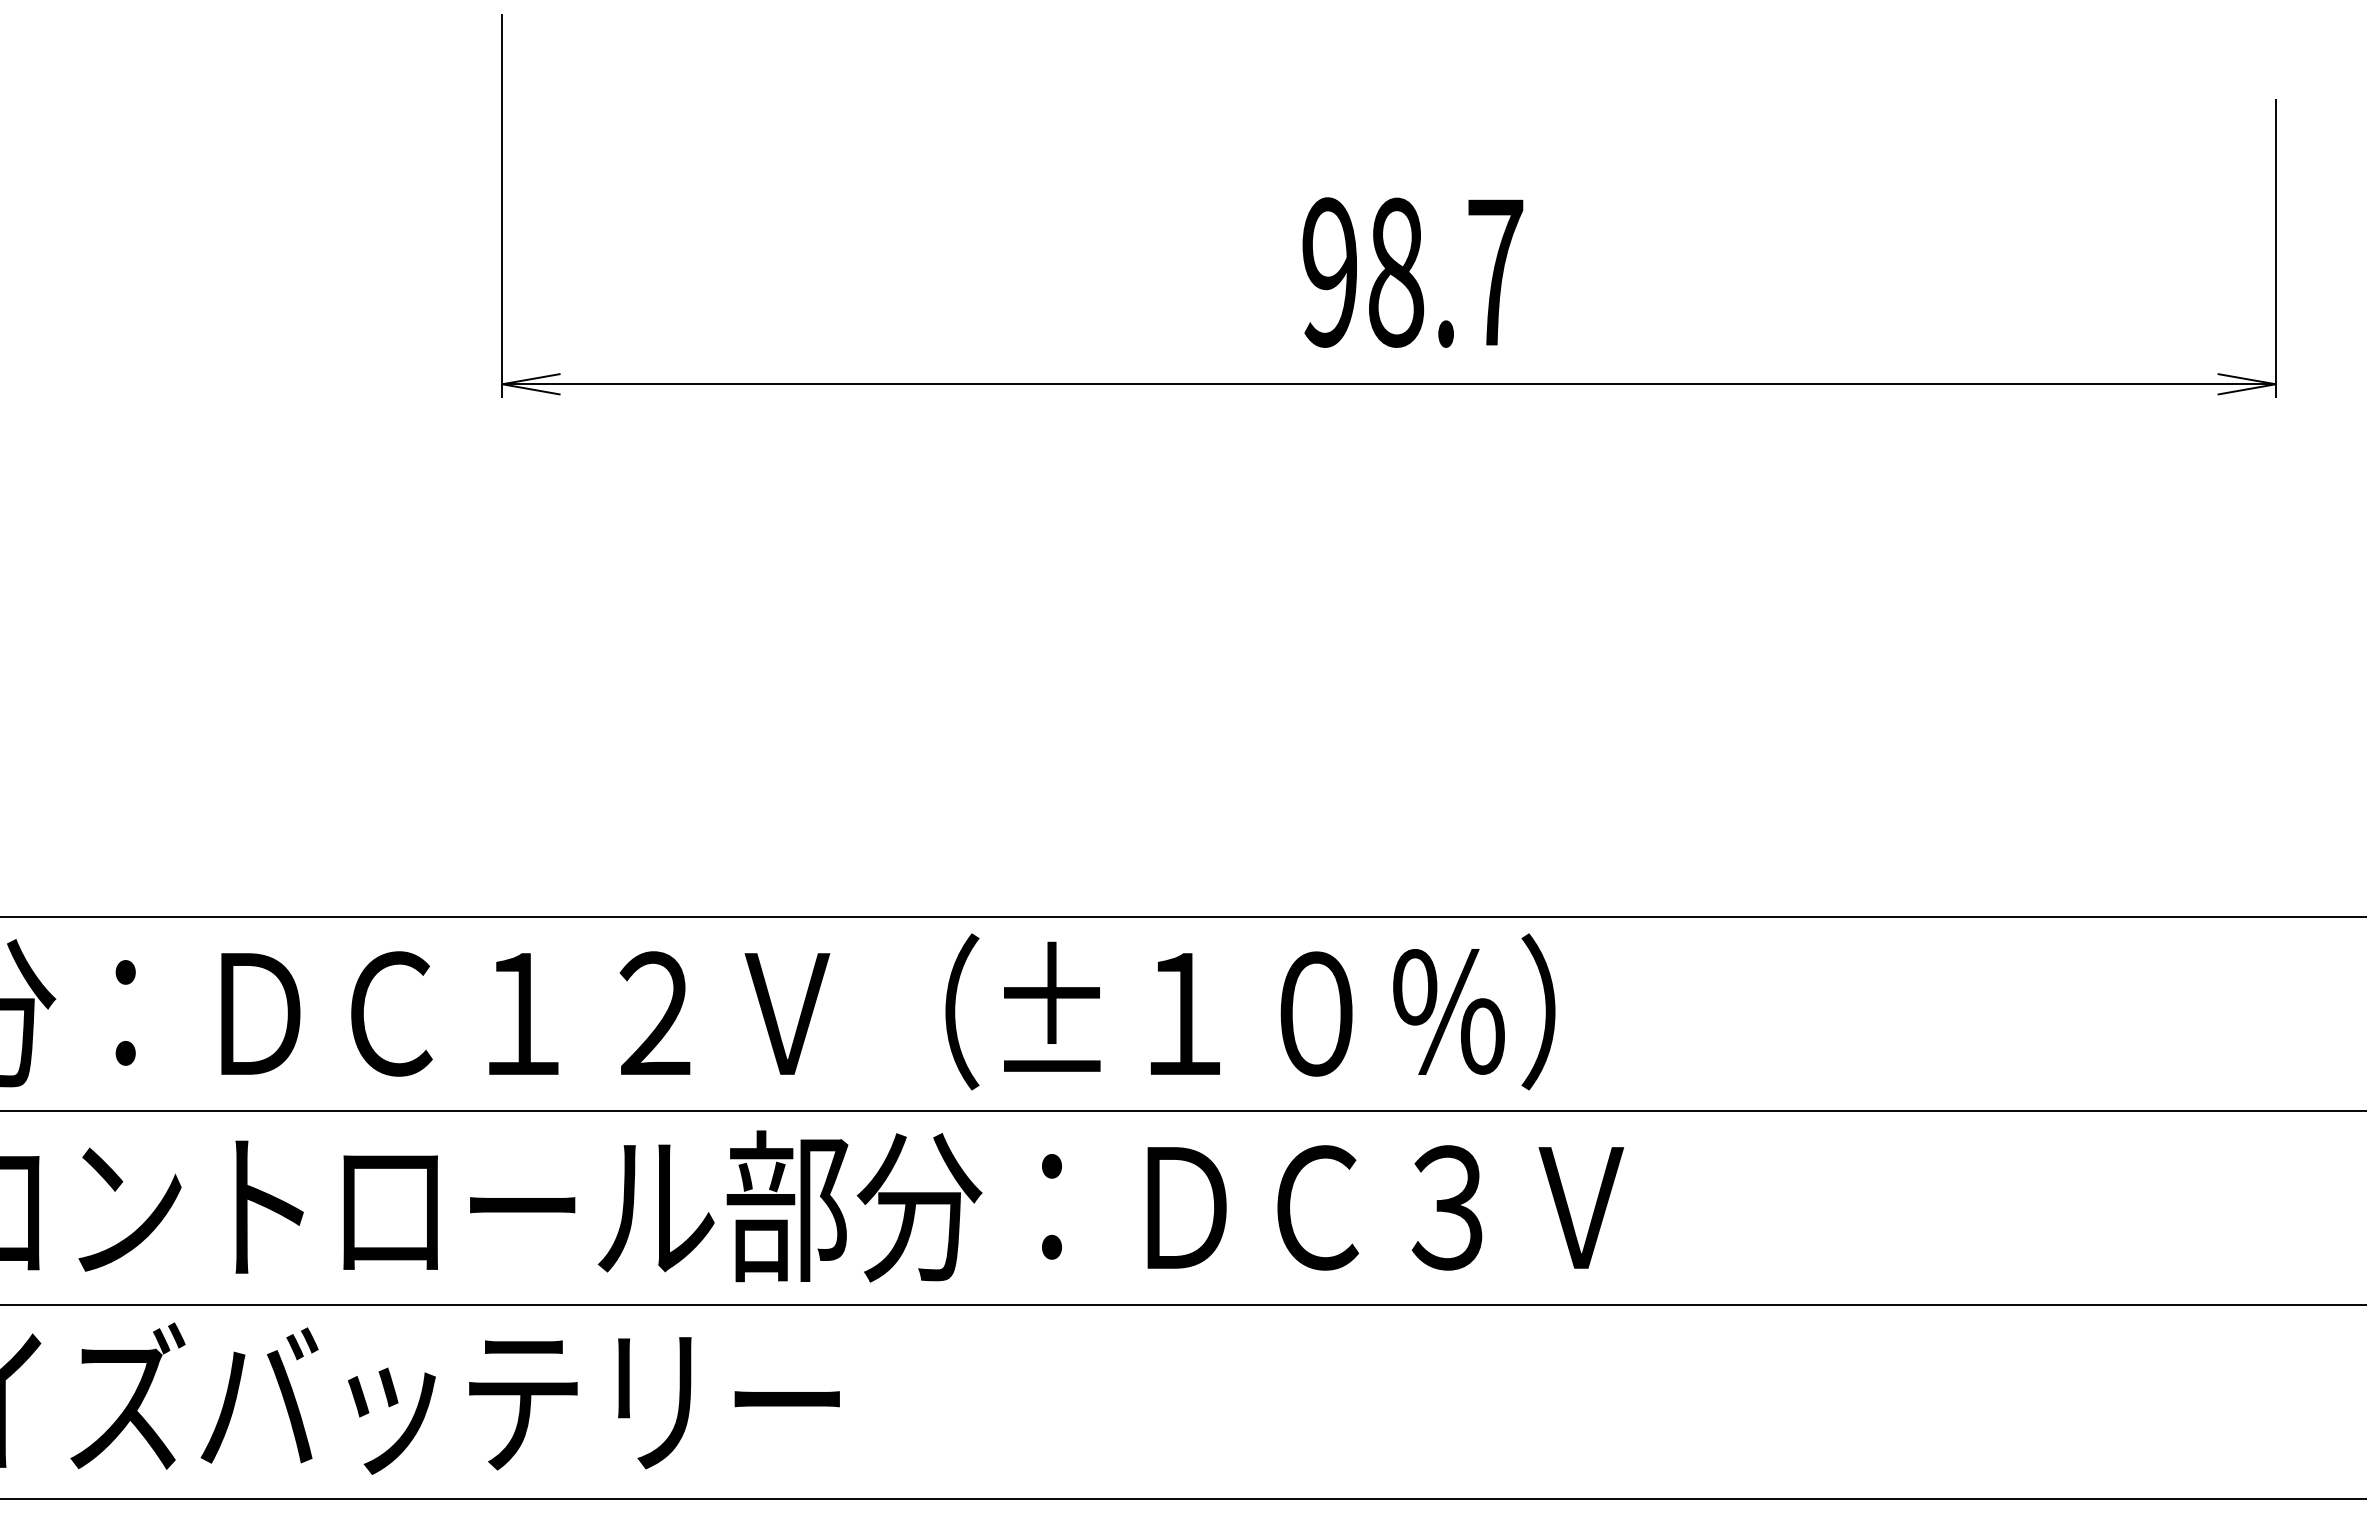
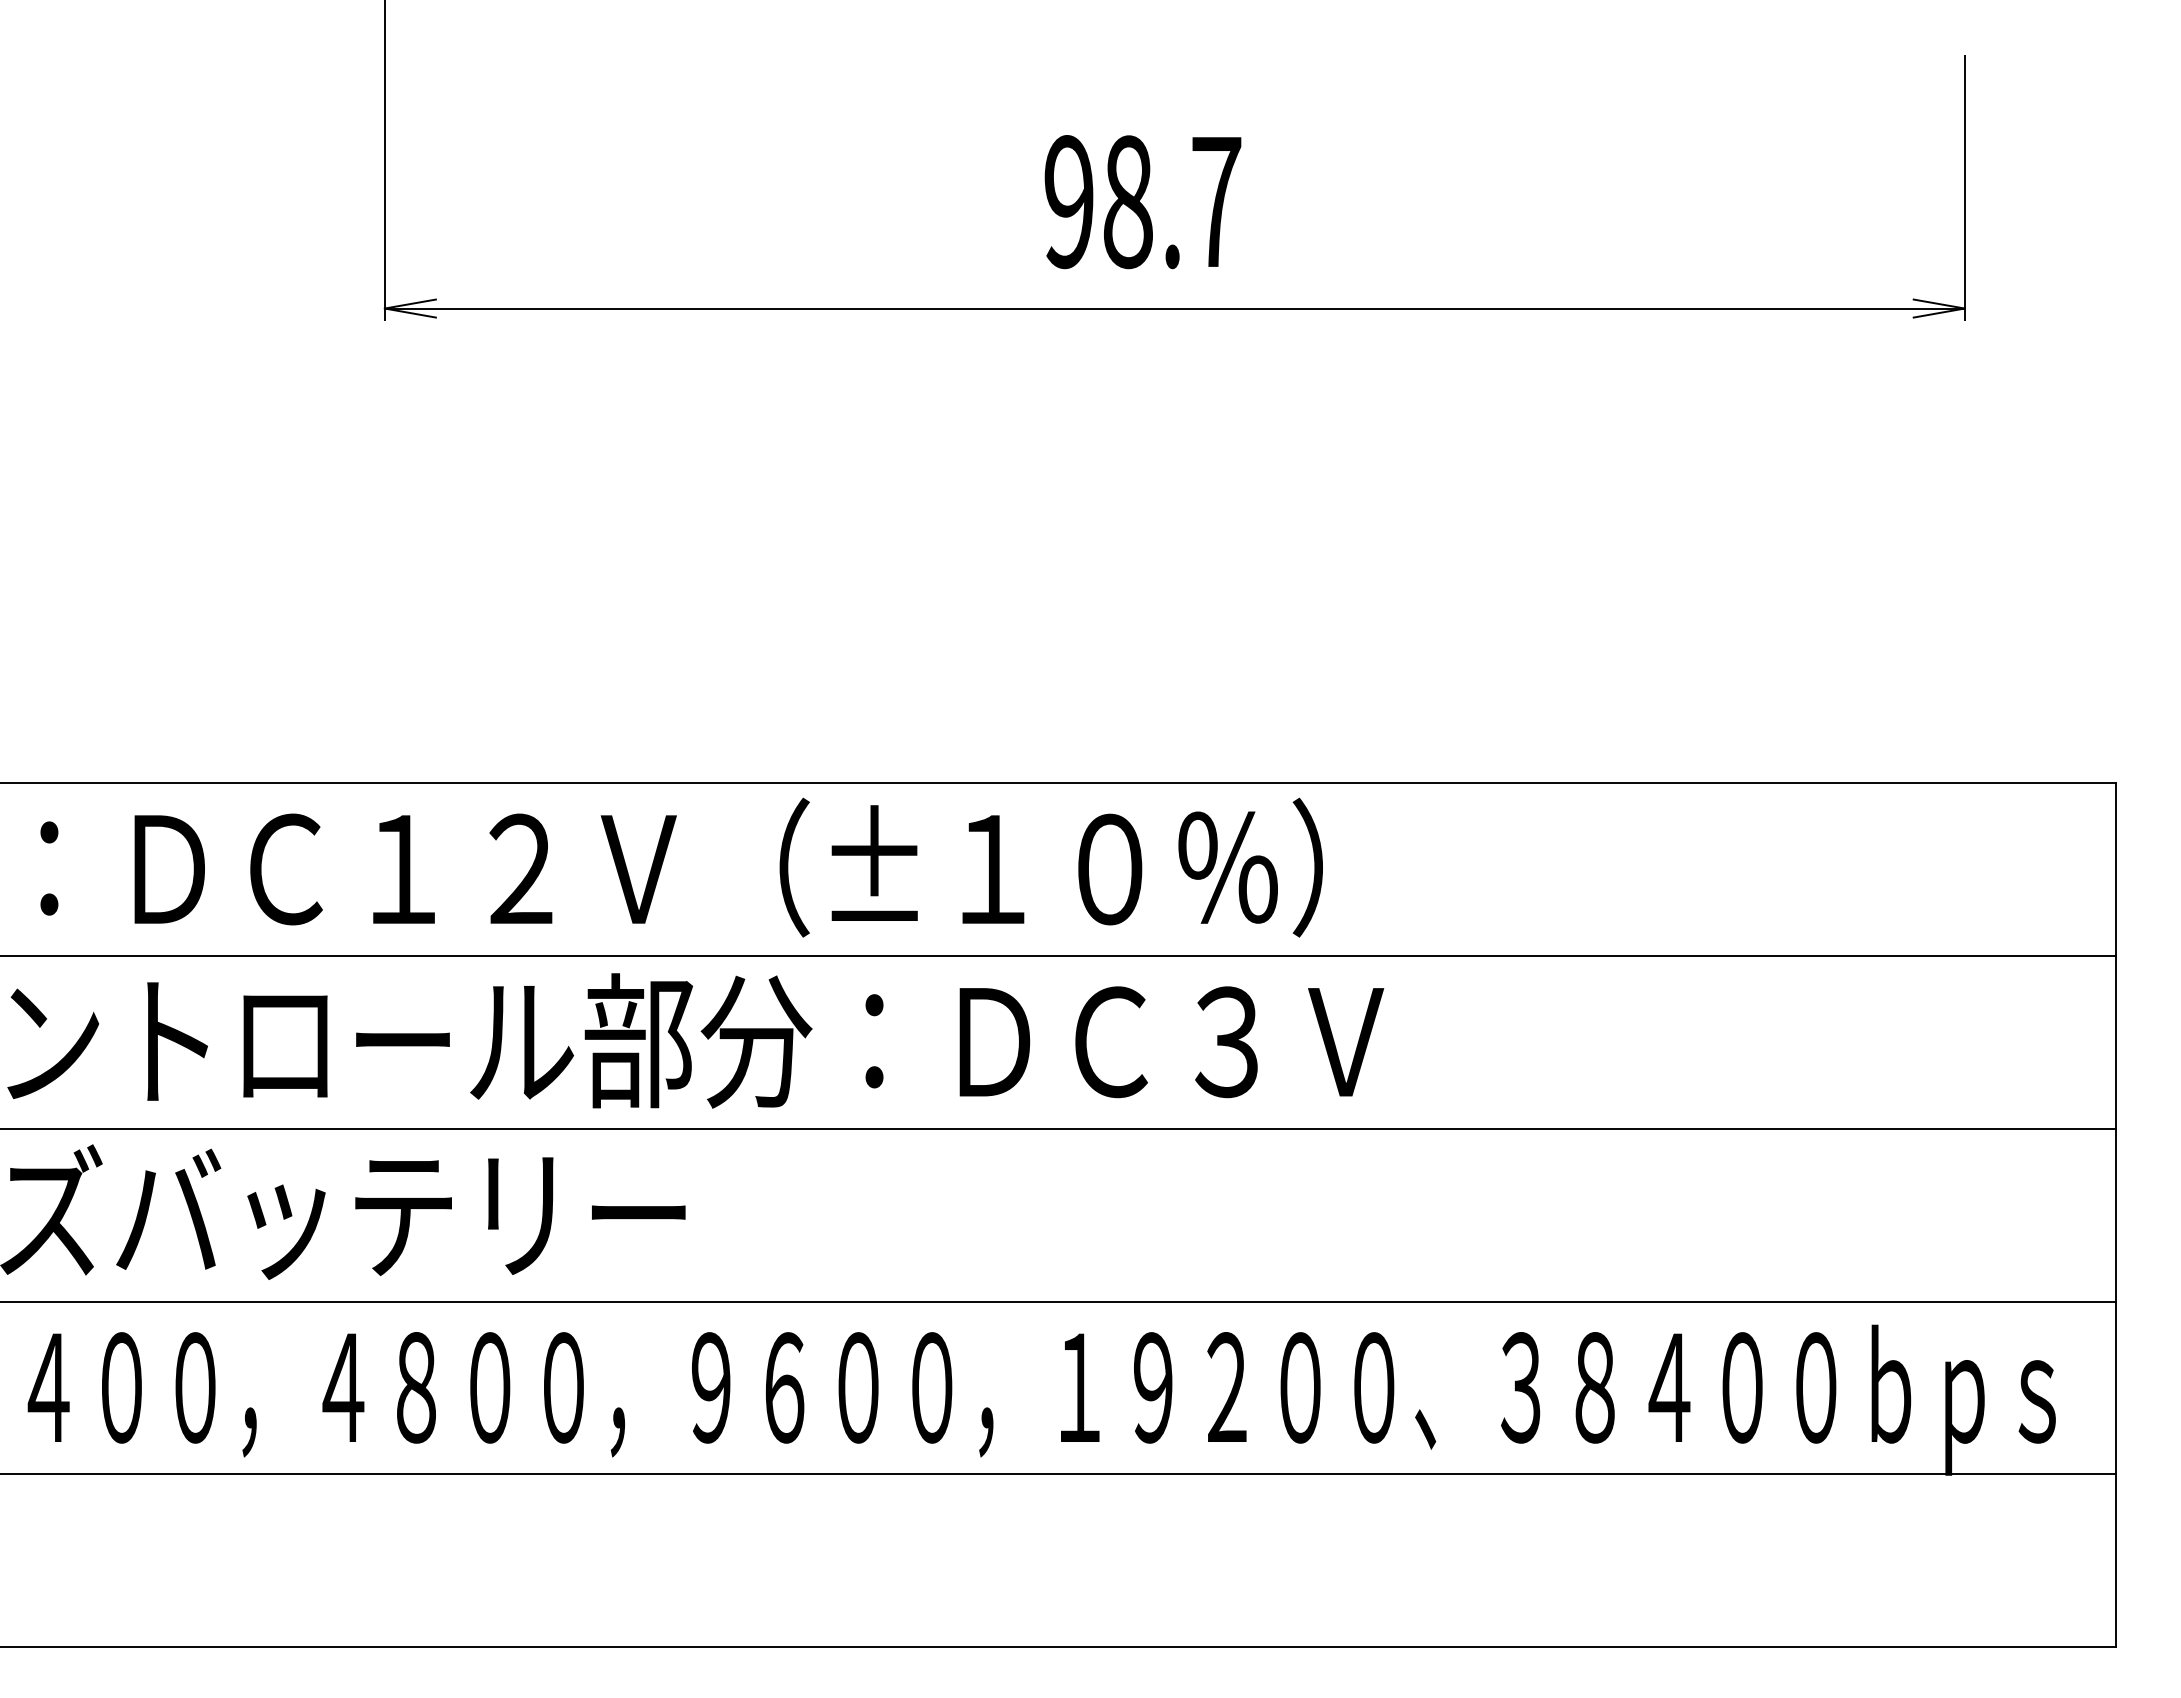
text: (1412, 273) -> (1142, 202), moved

